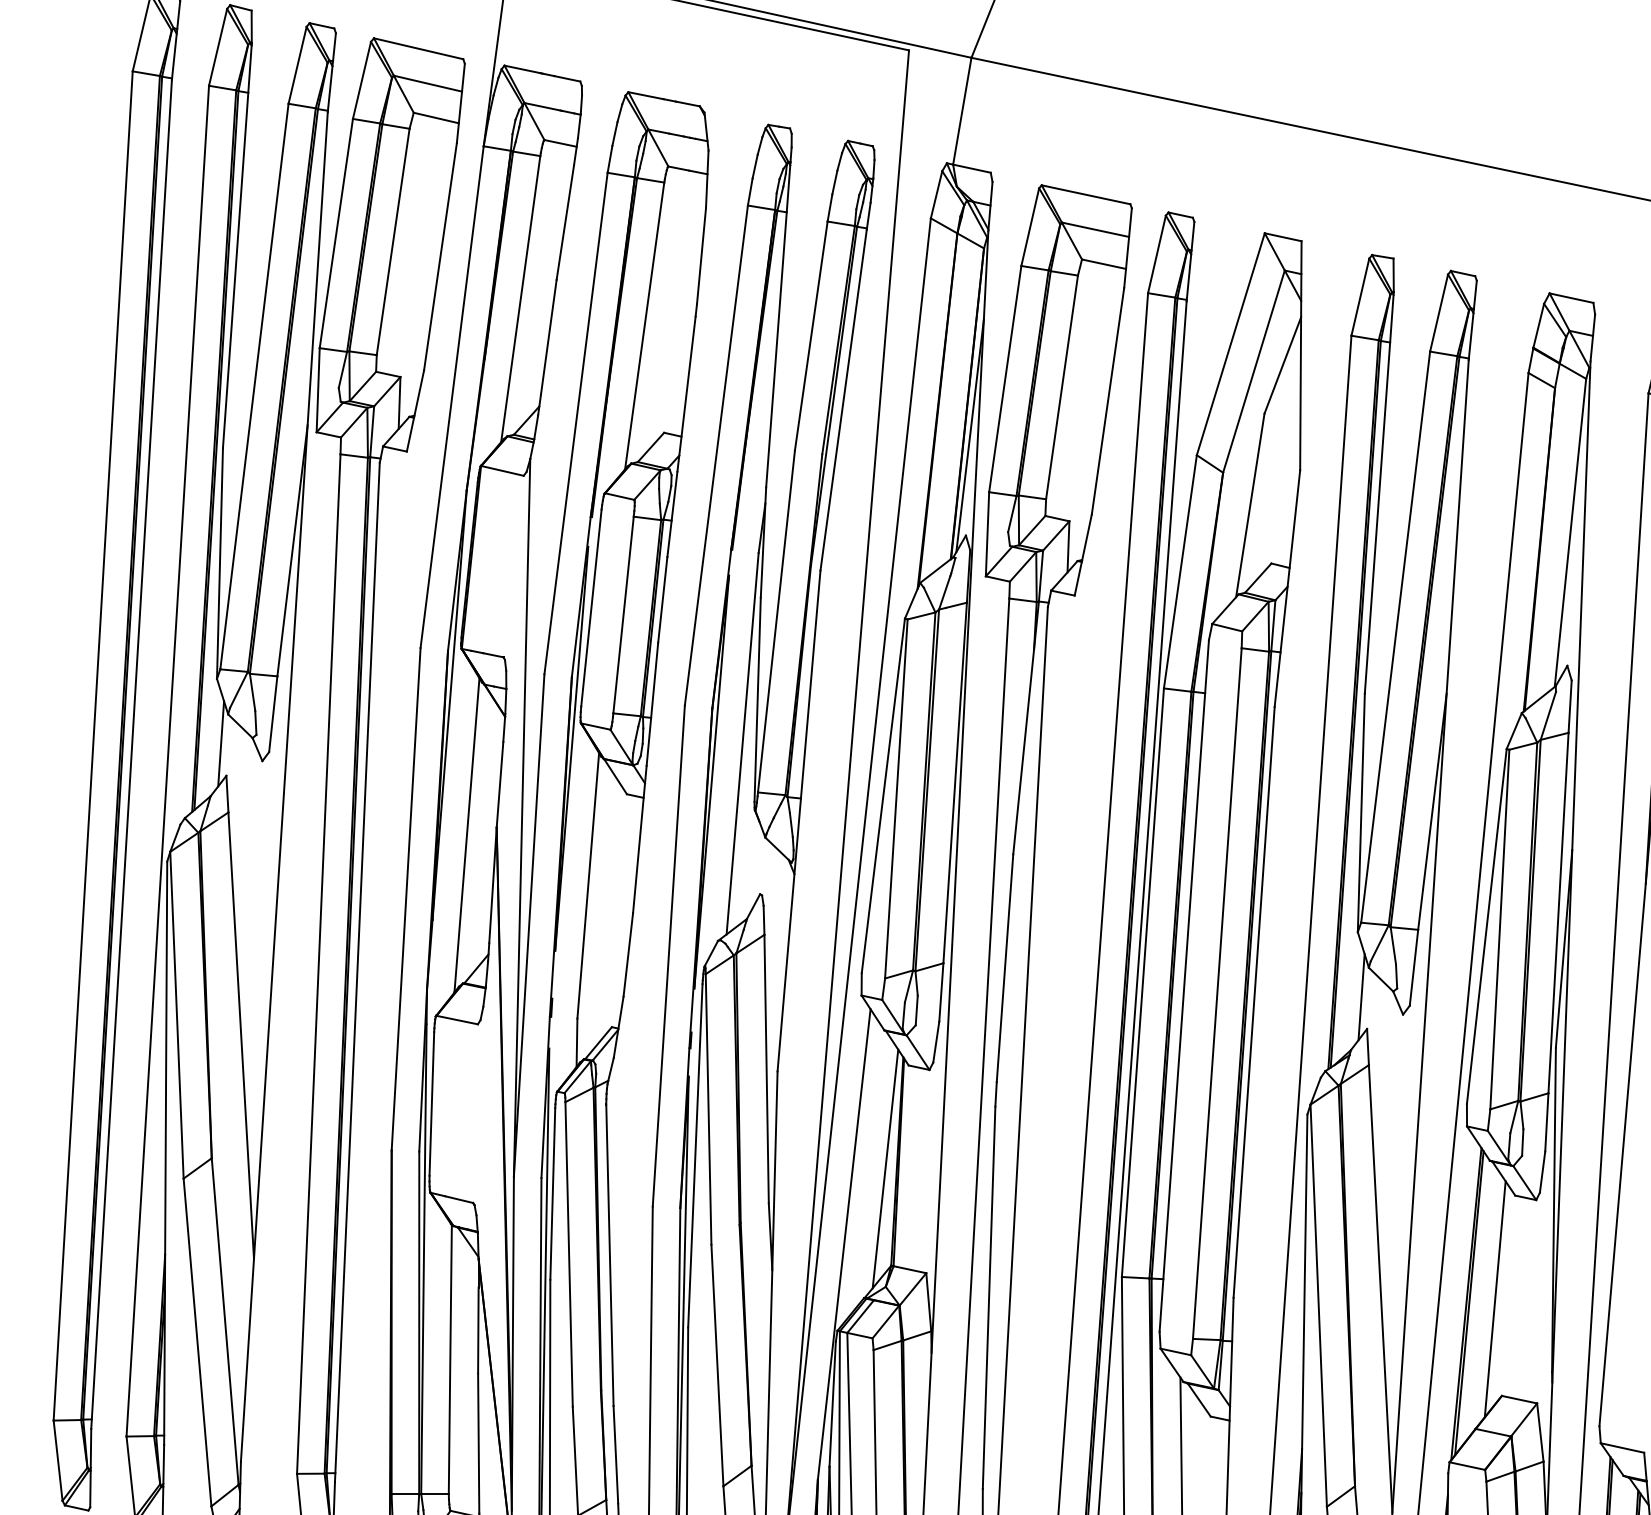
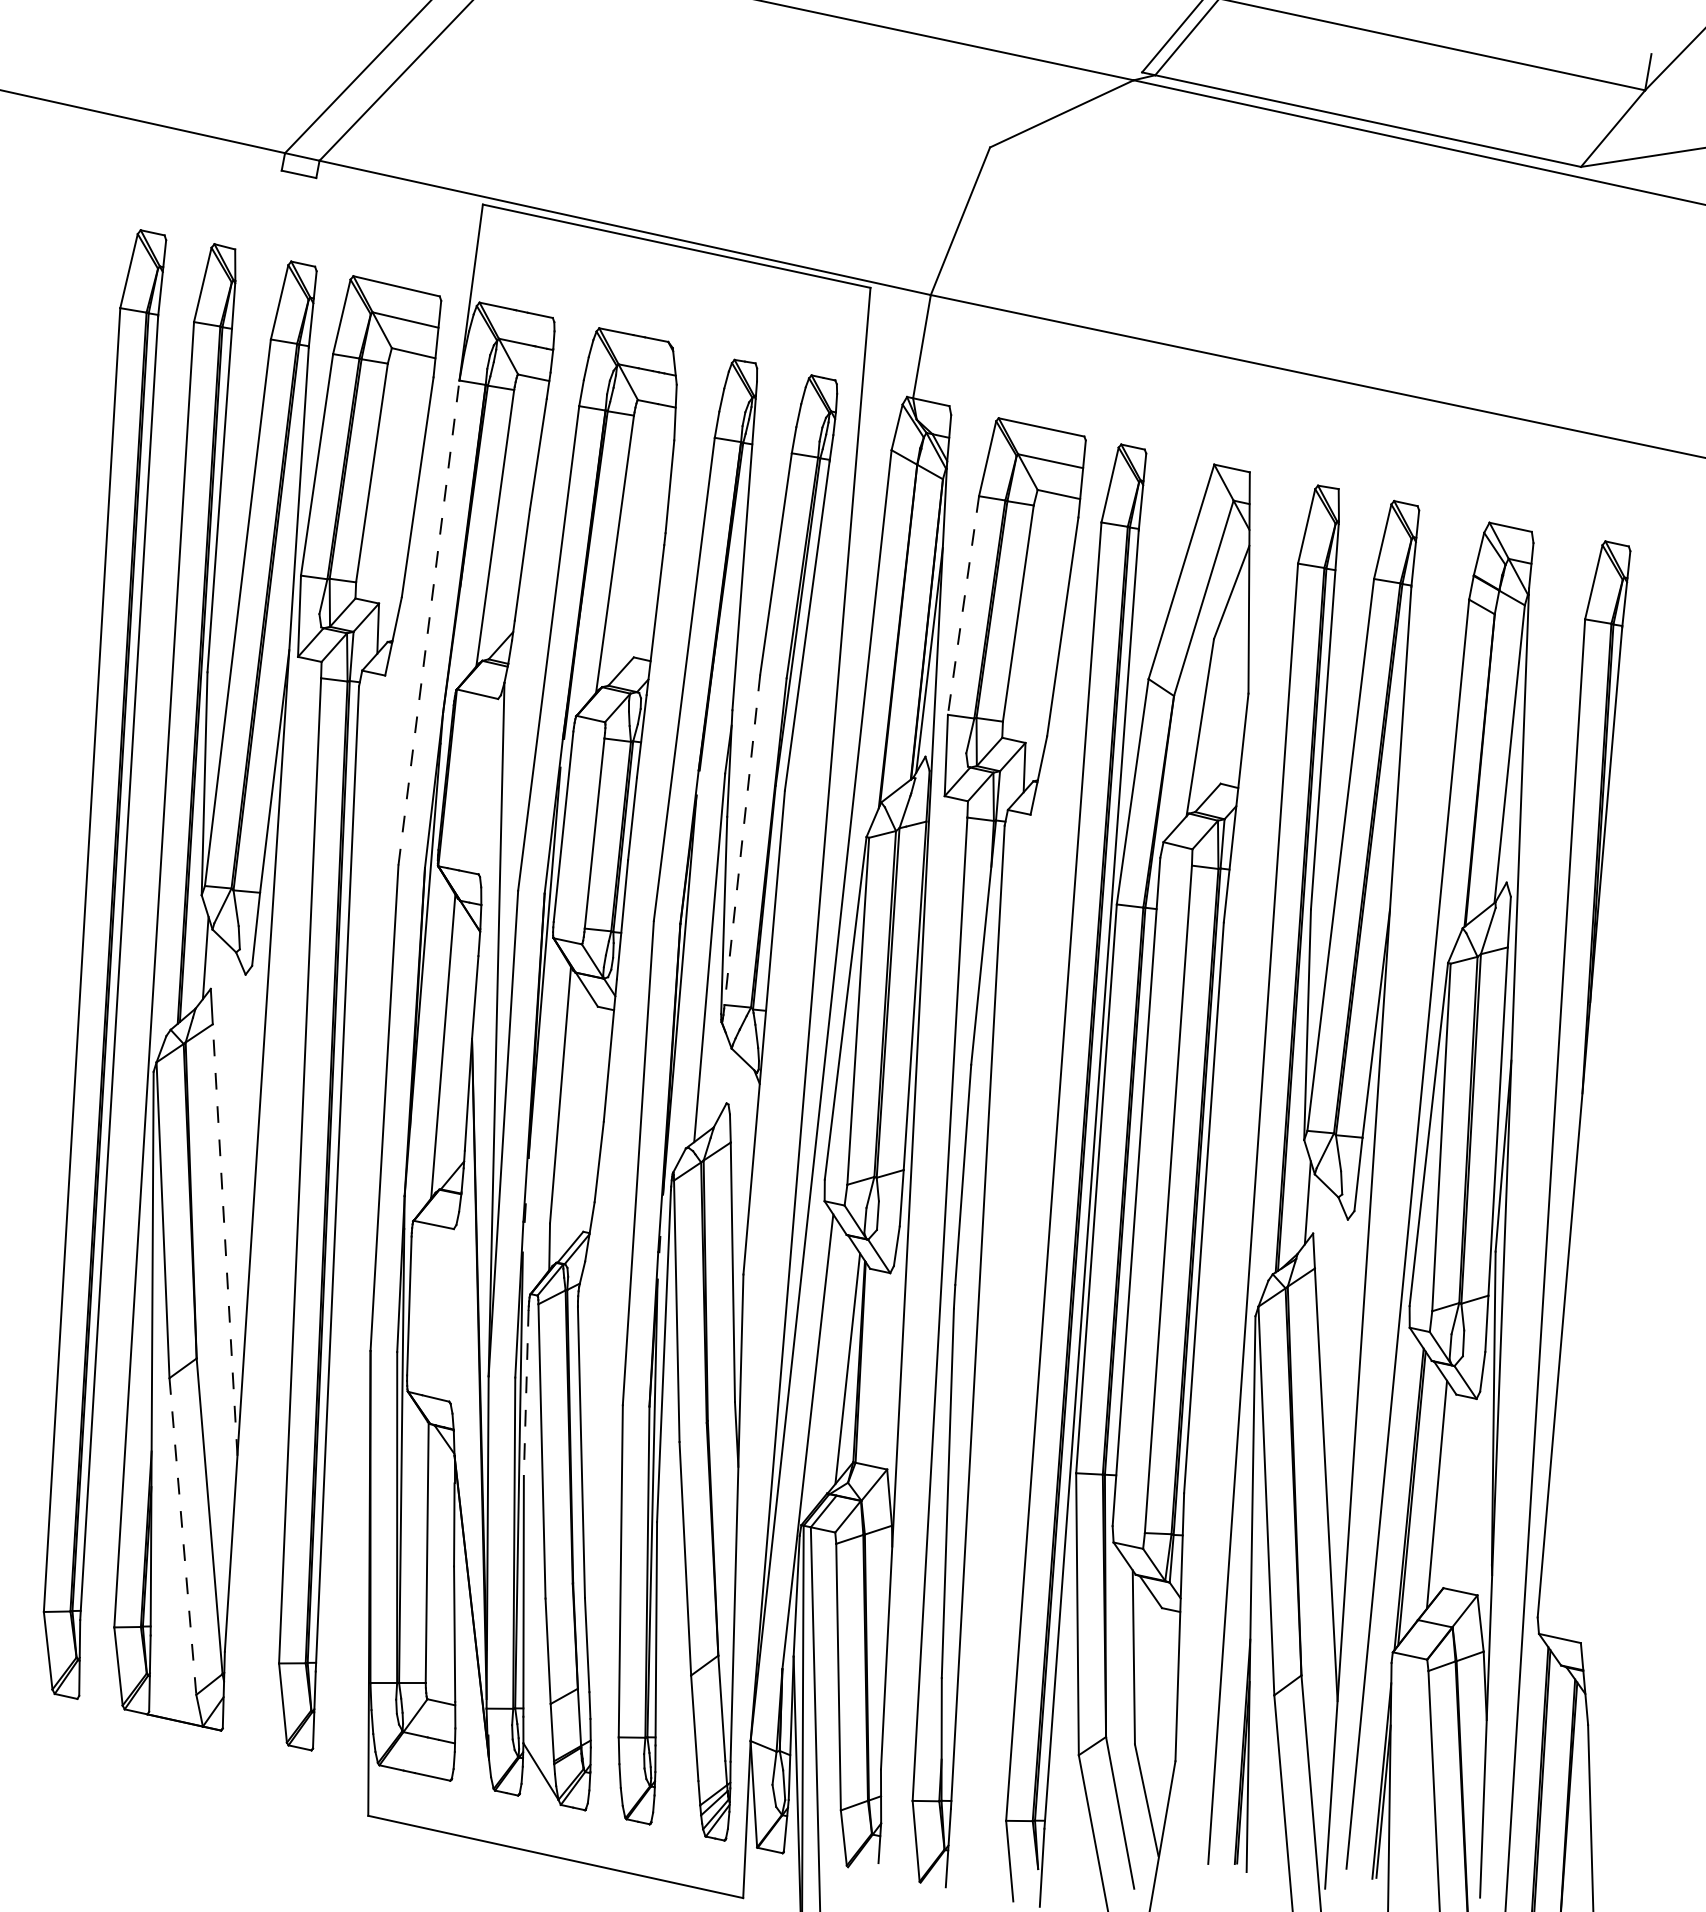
line: (1005, 380) -> (963, 606), solid -> dashed
line: (452, 396) -> (429, 622), solid -> dashed
line: (776, 622) -> (742, 840), solid -> dashed
line: (241, 1035) -> (225, 1239), solid -> dashed
line: (553, 1194) -> (526, 1393), solid -> dashed
line: (197, 1342) -> (182, 1536), solid -> dashed

